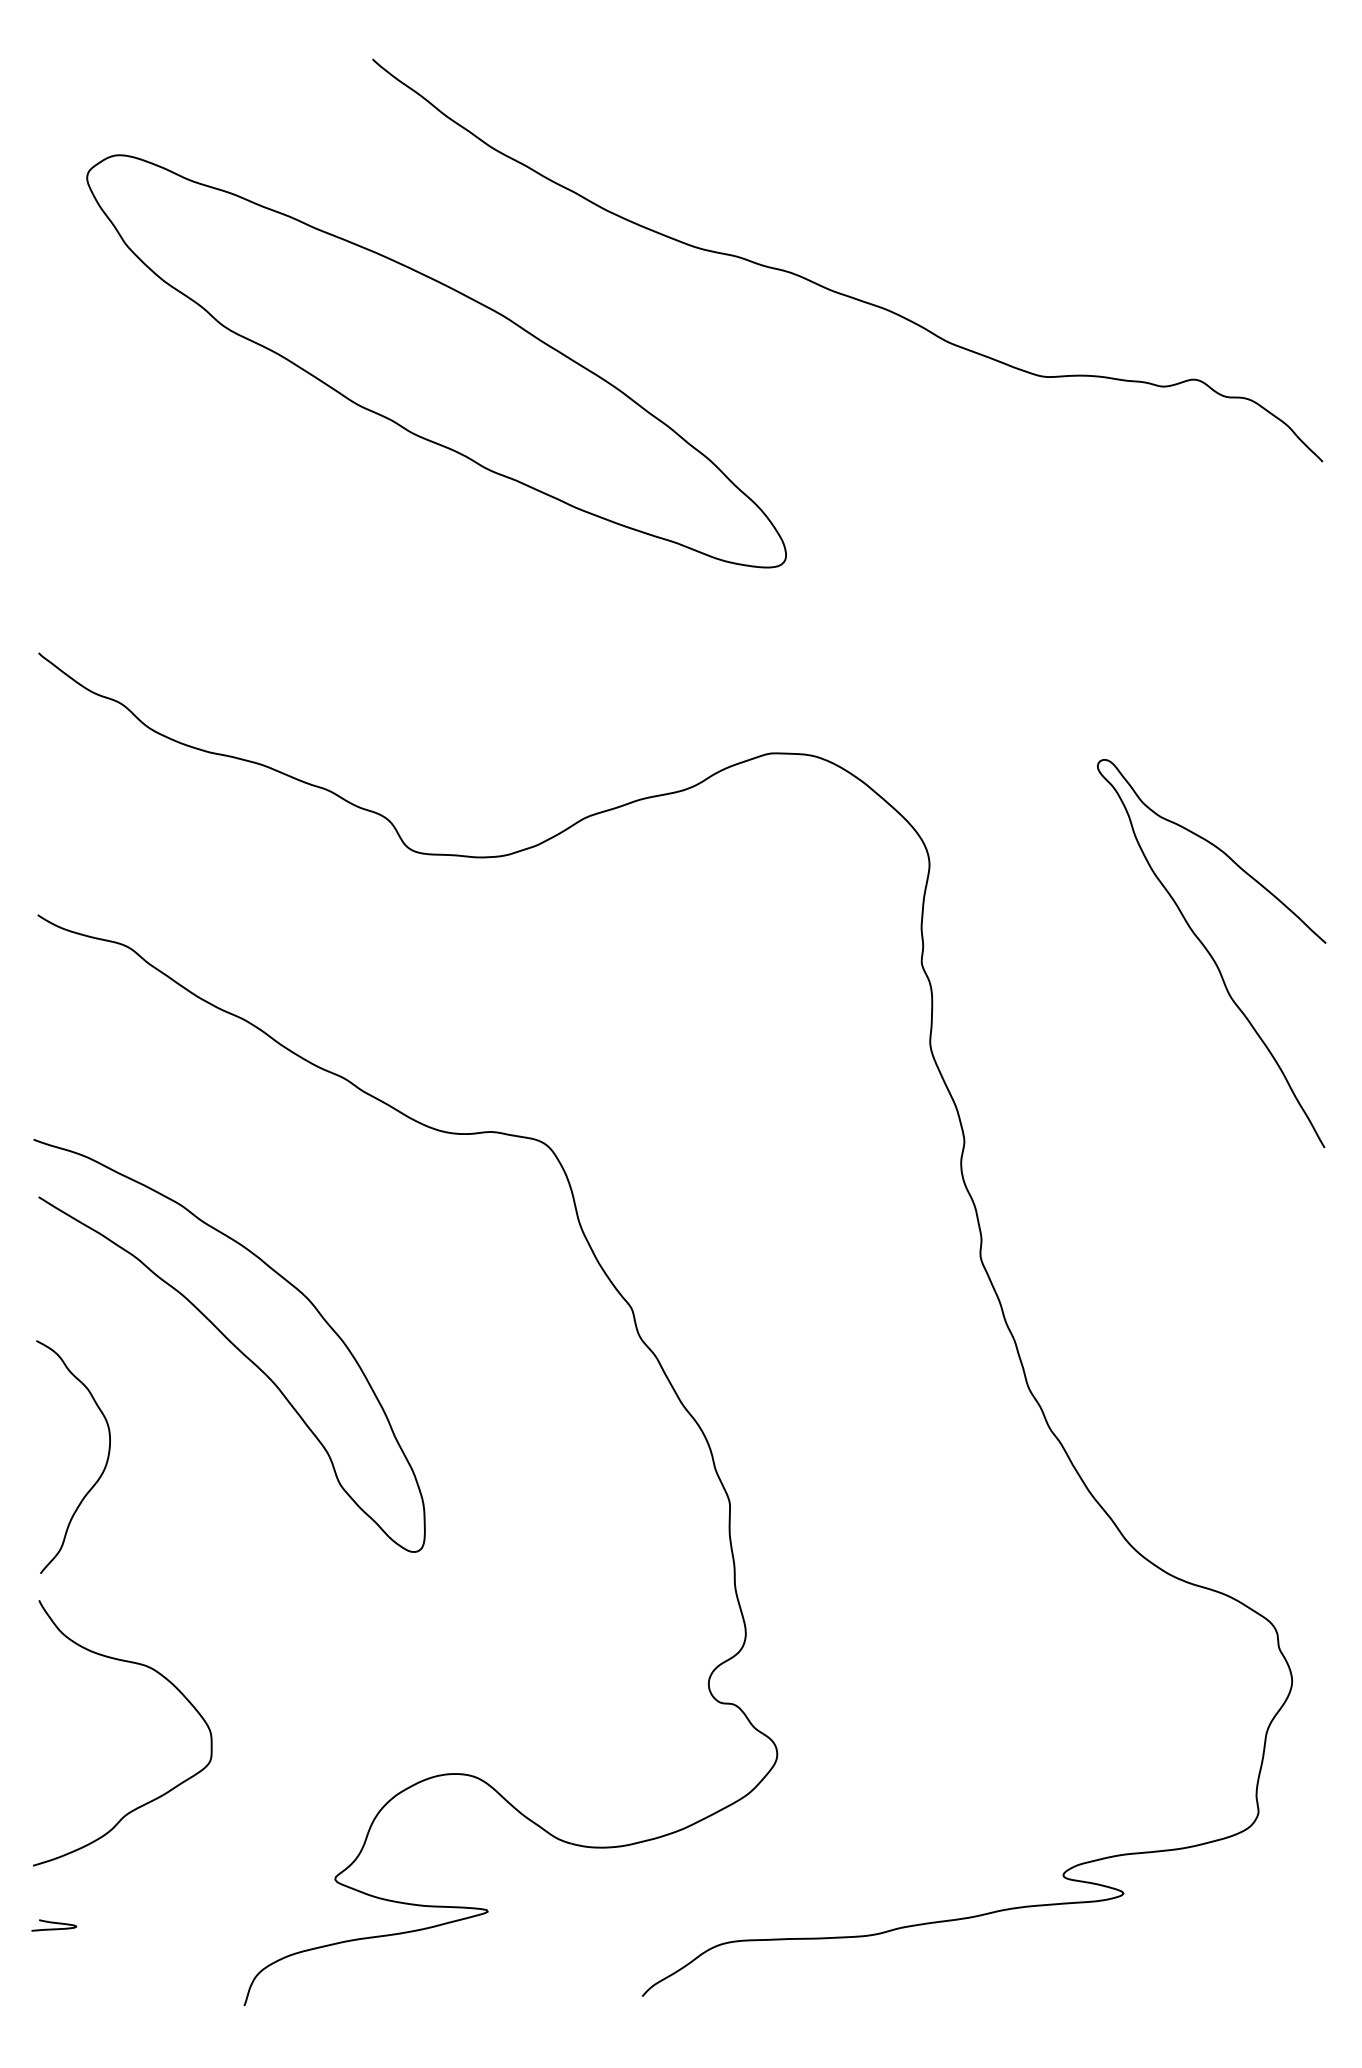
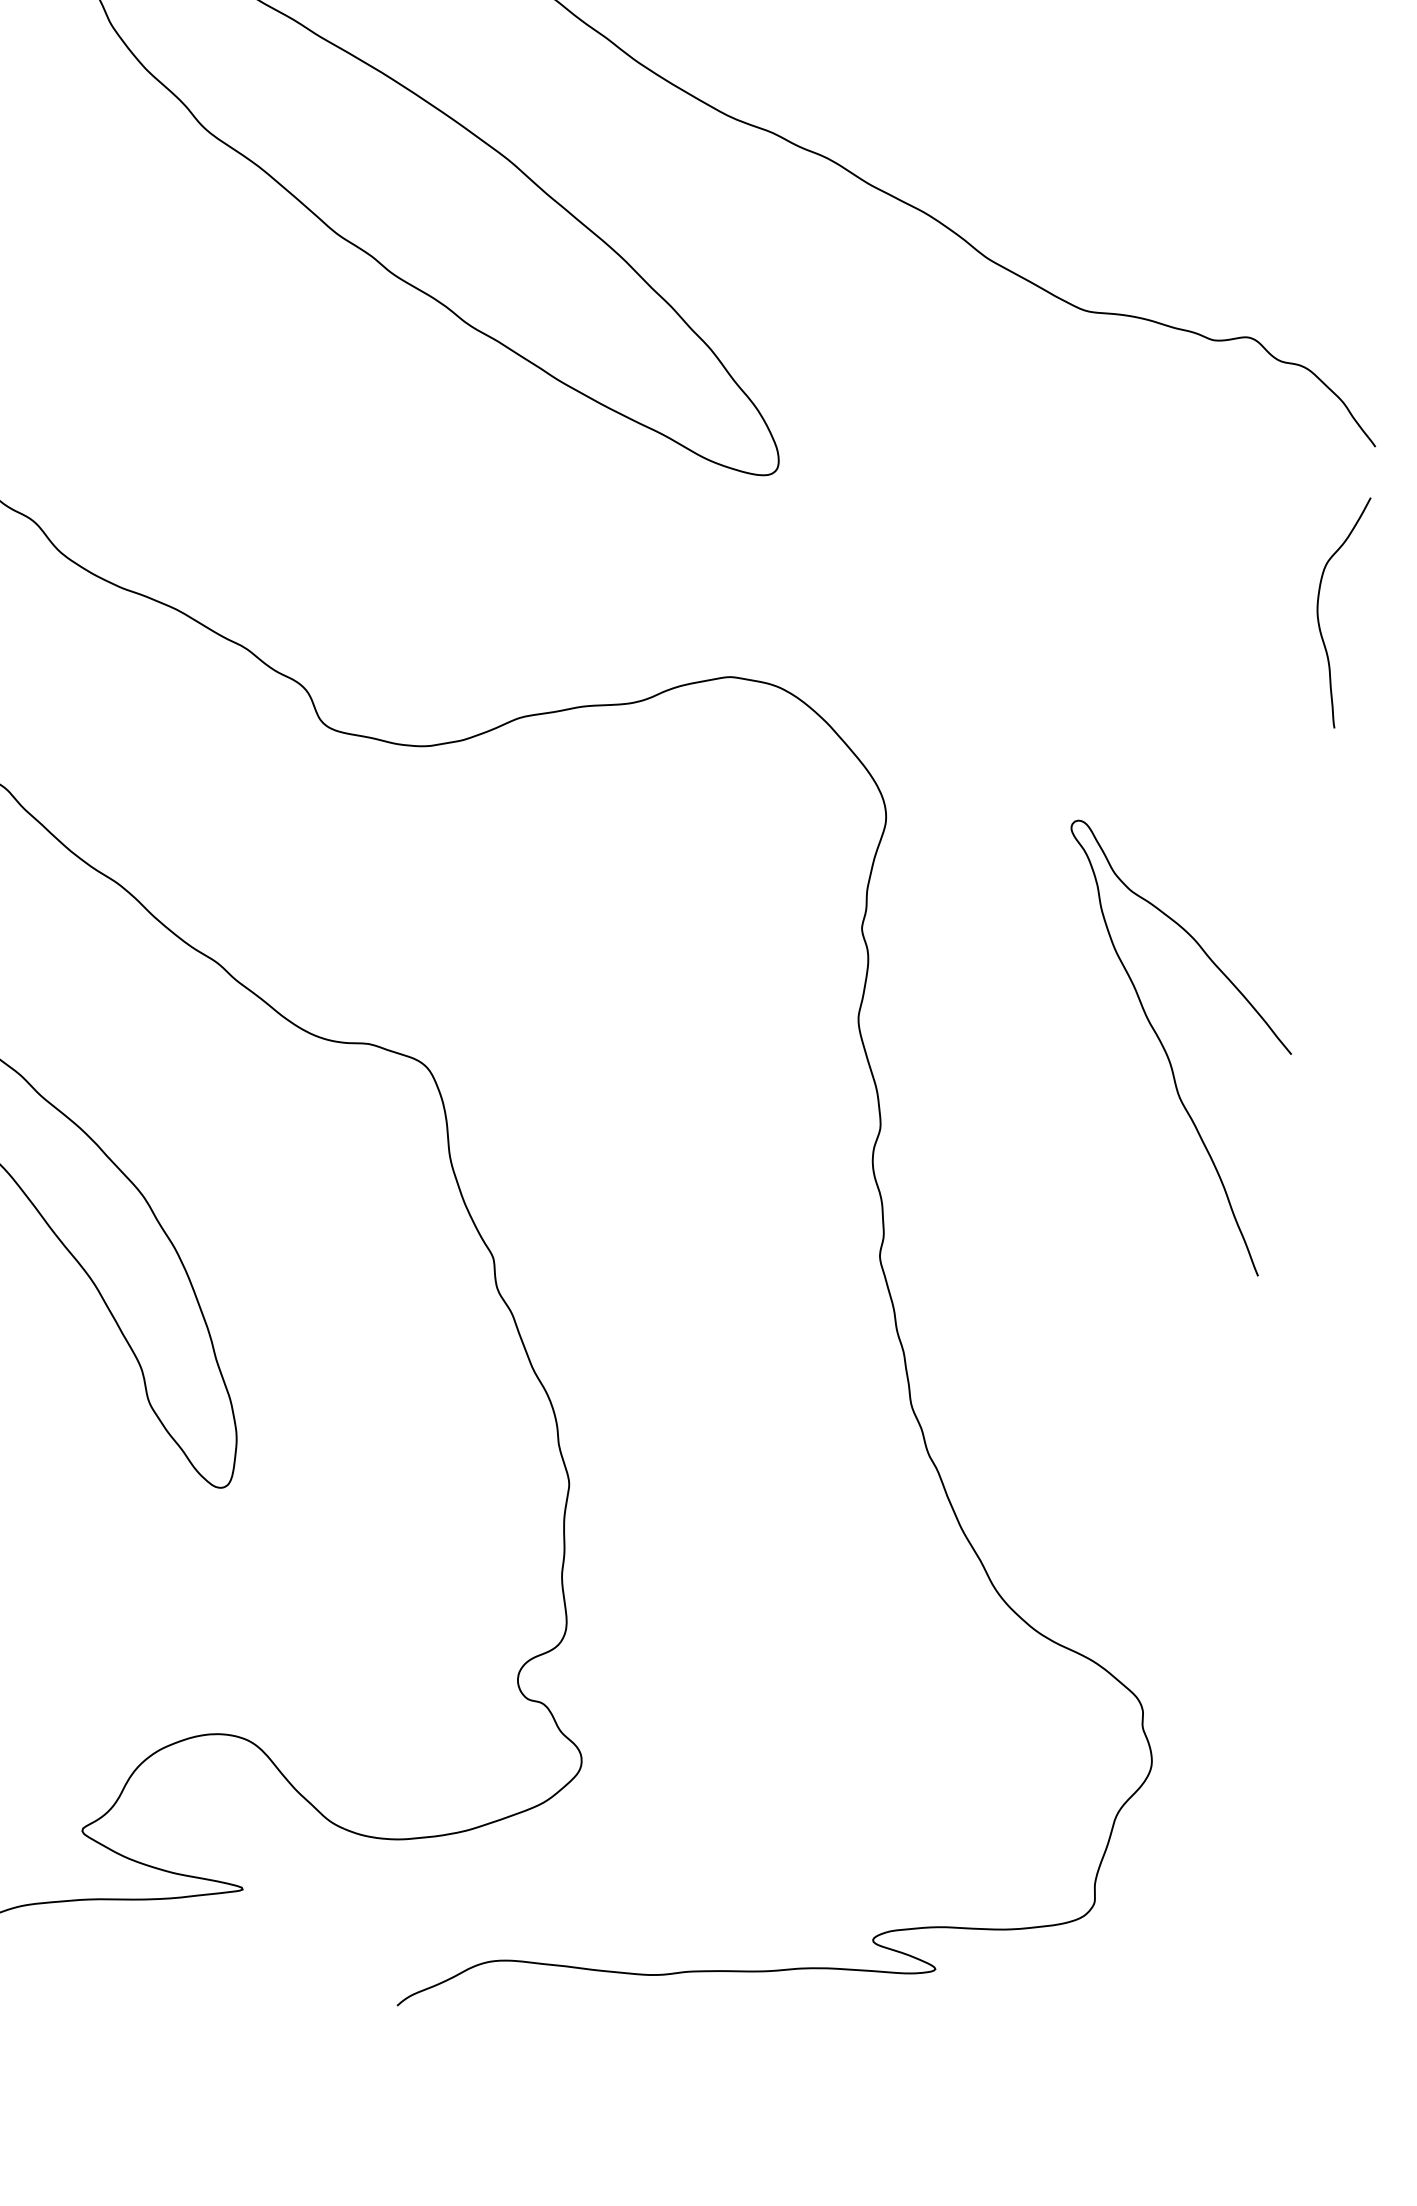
curve: (1292, 614) -> (1318, 607), added
curve: (1210, 953) -> (1164, 1047), moved

